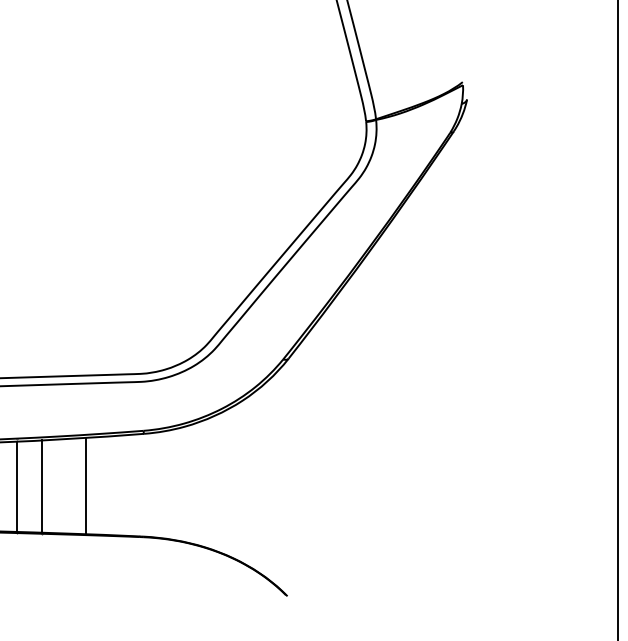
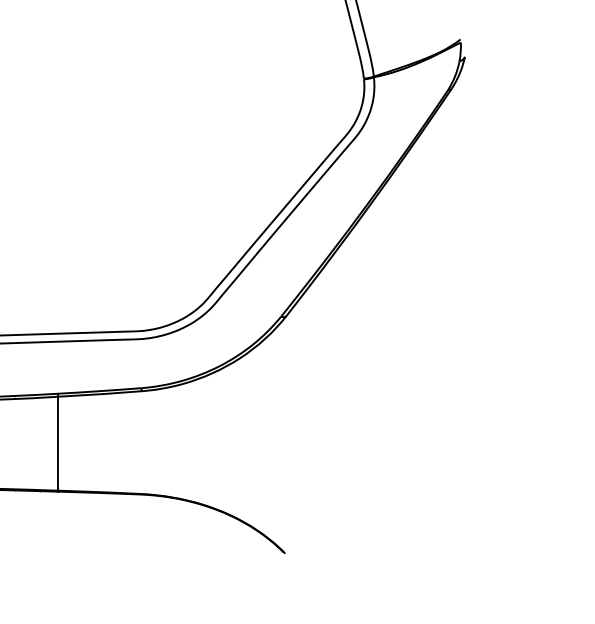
line: (85, 485) -> (57, 442), moved
line: (16, 486) -> (14, 443), removed
line: (42, 486) -> (40, 443), removed

